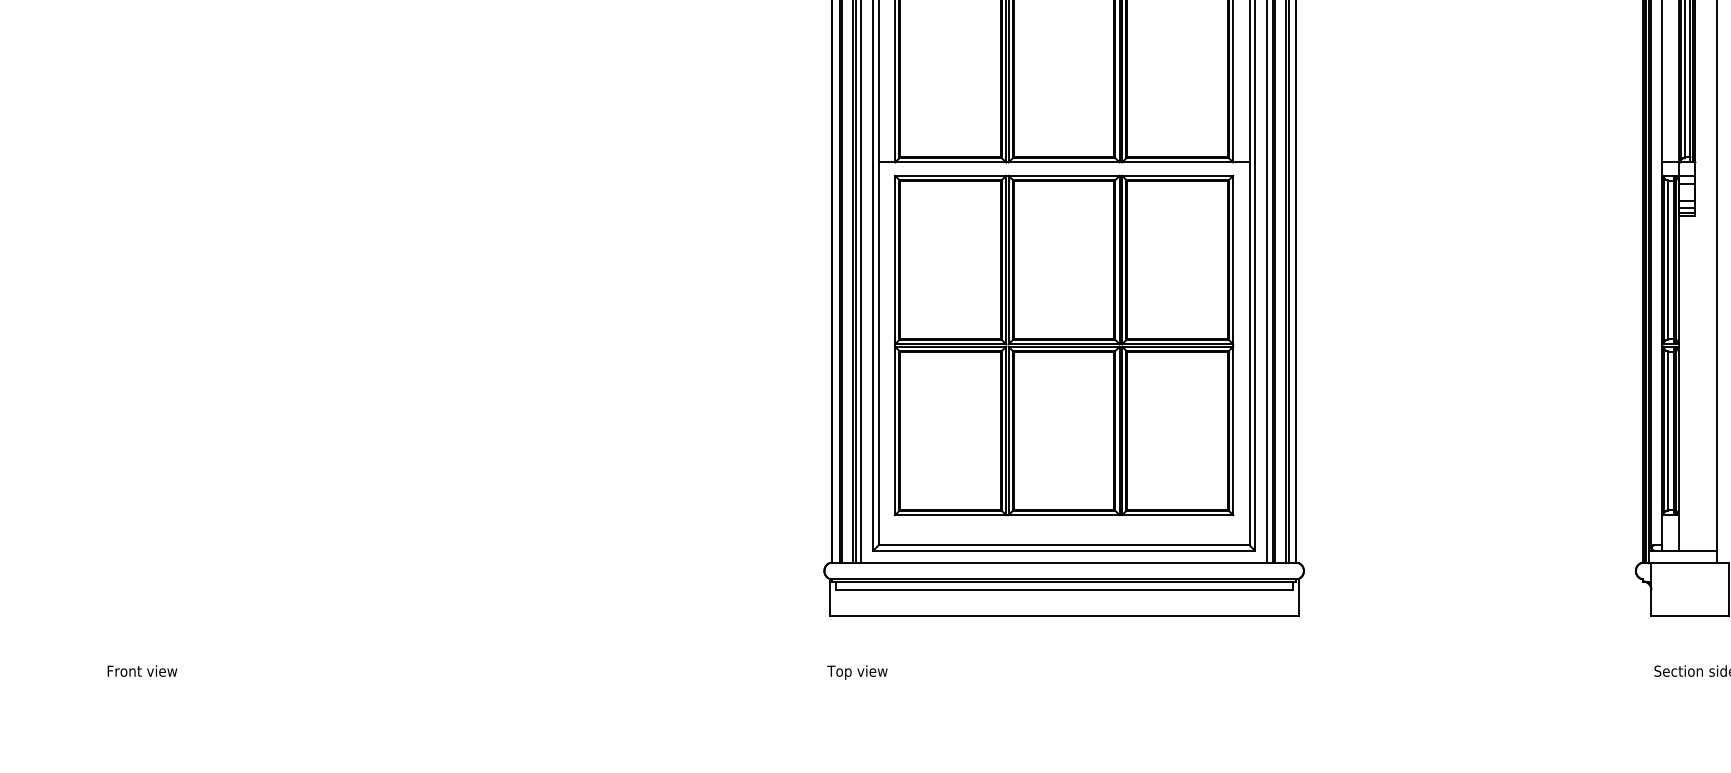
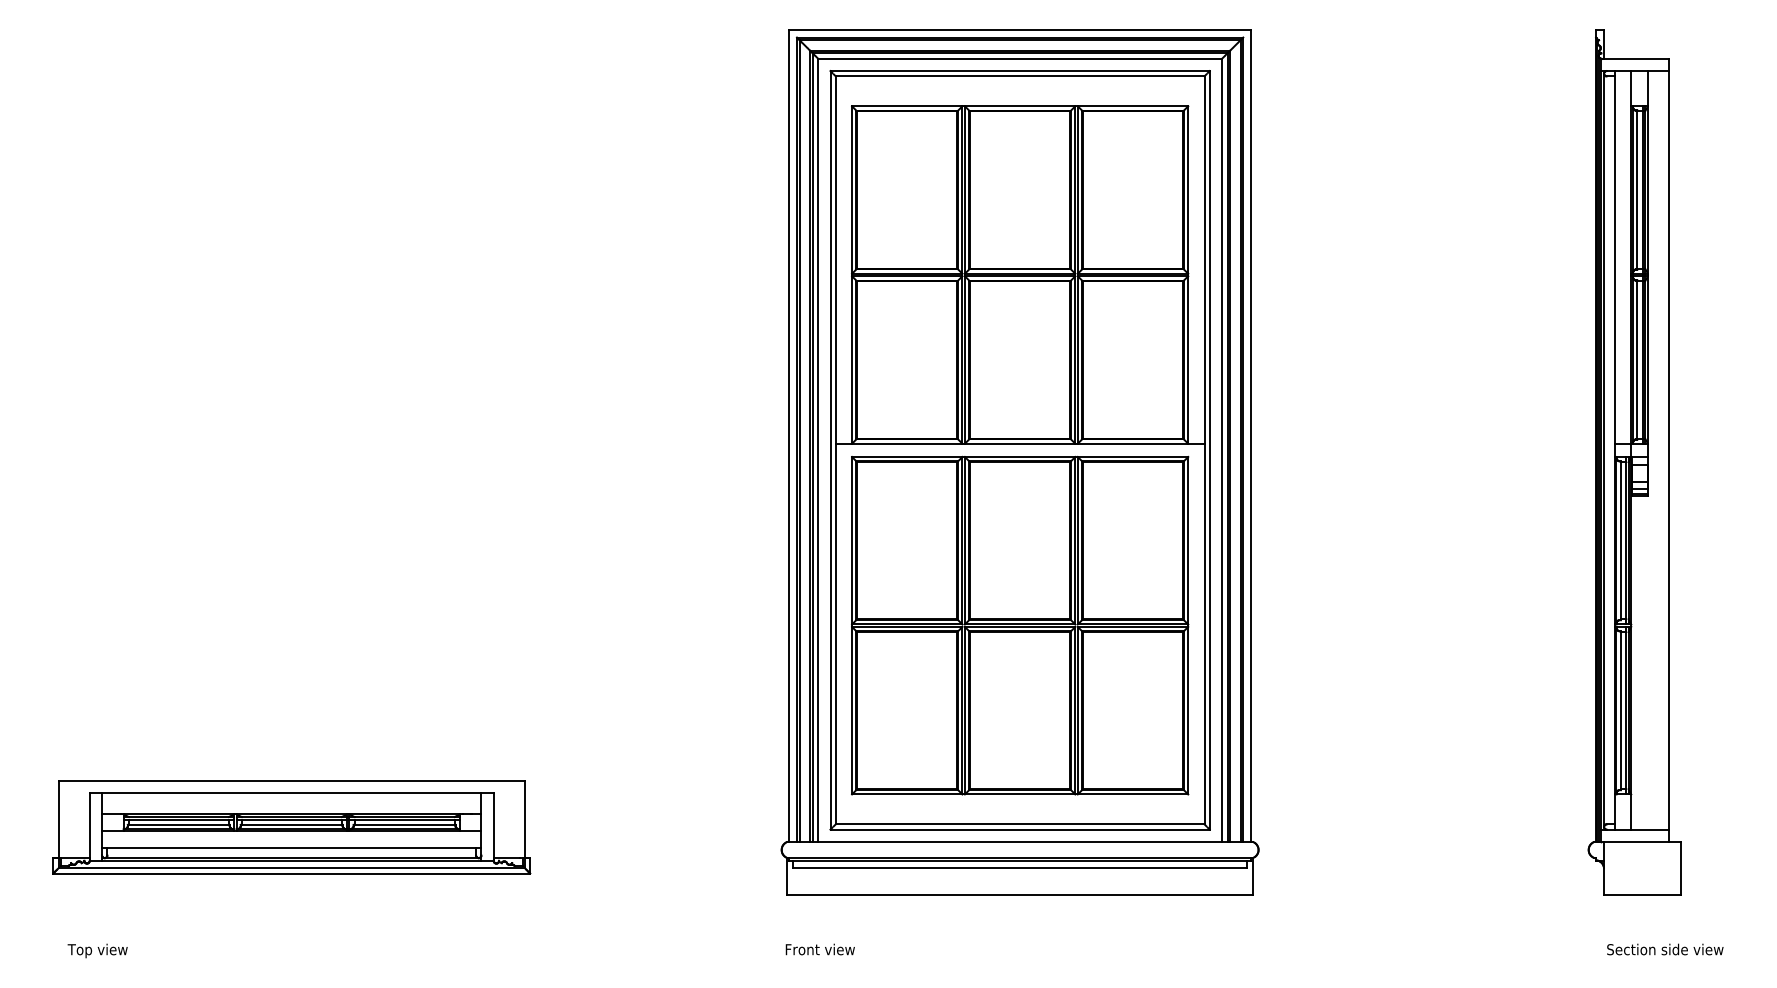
part: (331, 548) -> (291, 827), added
text: (141, 672) -> (102, 950), Front view -> Top view
text: (862, 672) -> (819, 950), Top view -> Front view

